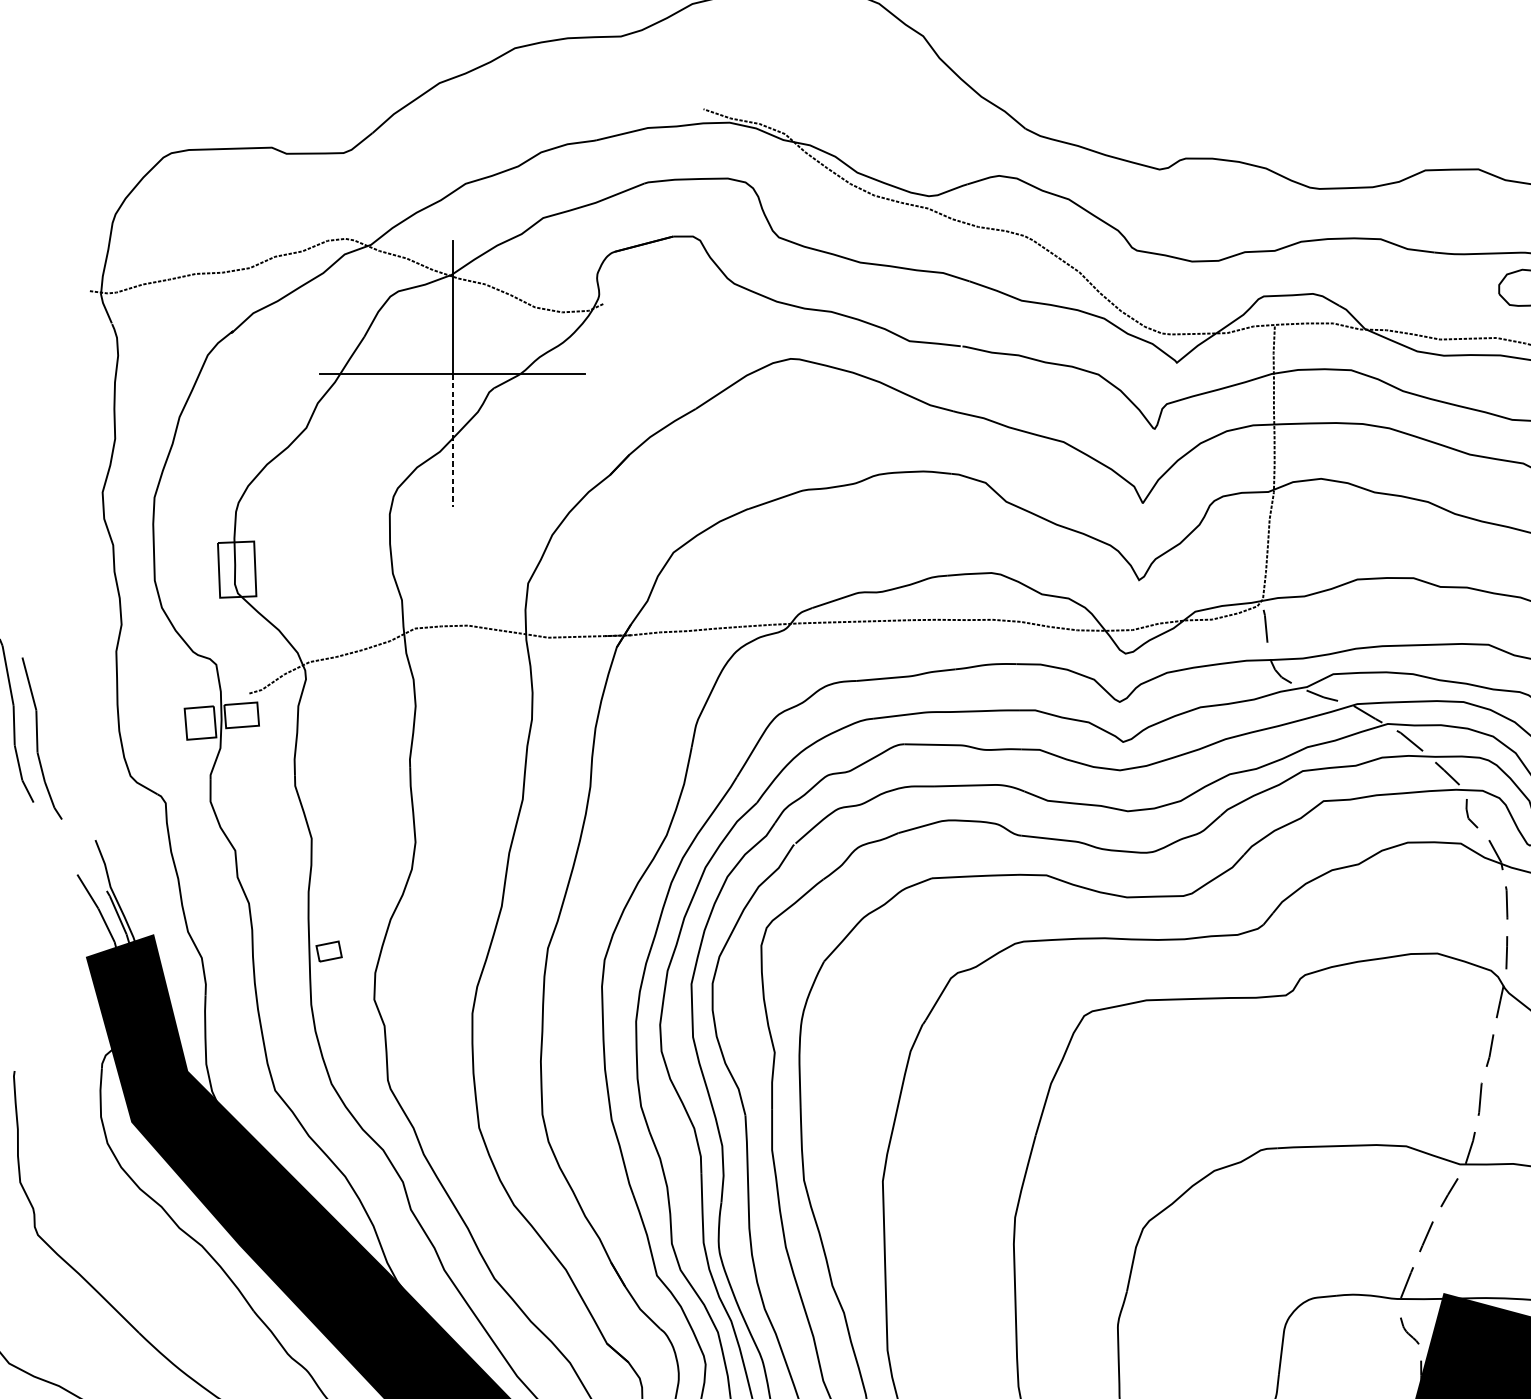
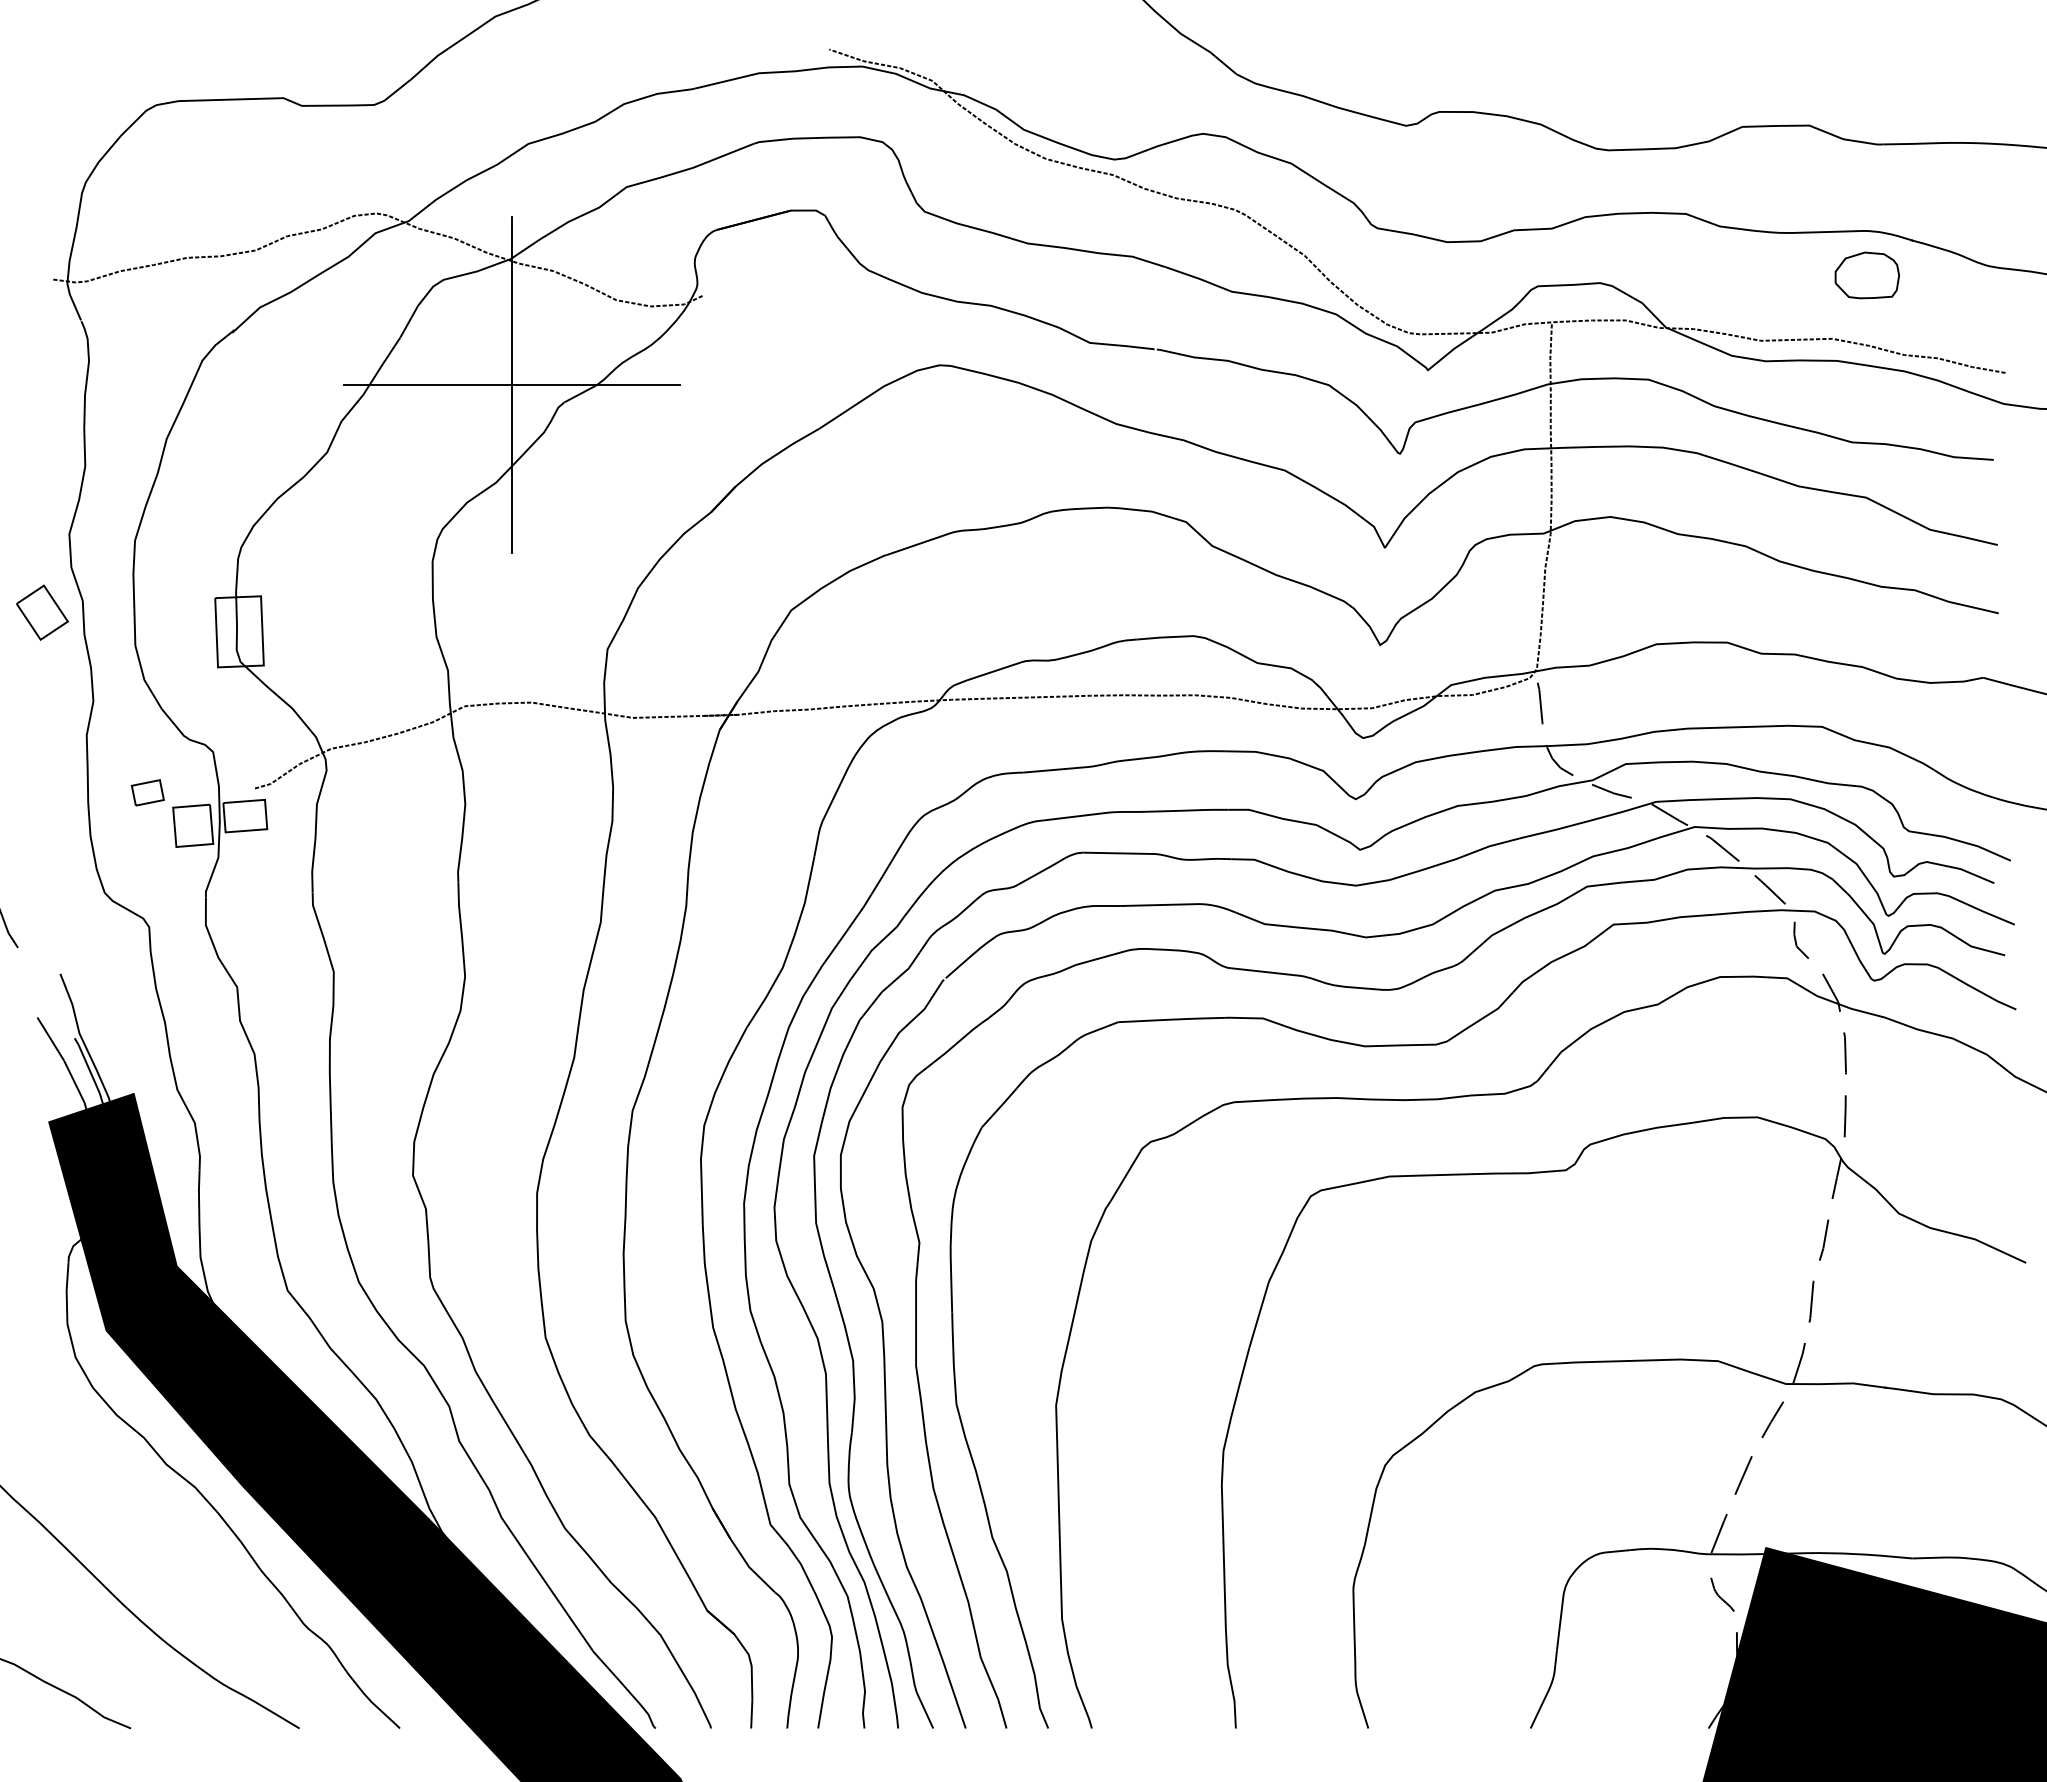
line: (452, 440) -> (511, 468), dashed -> solid
part: (81, 554) -> (42, 612), added
part: (328, 951) -> (147, 792), moved

